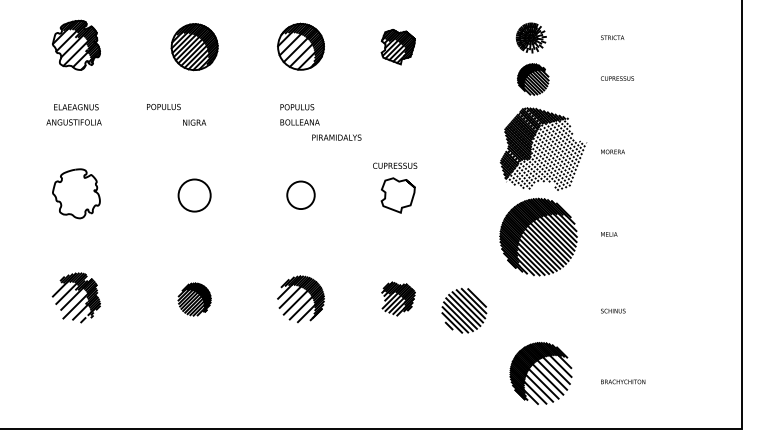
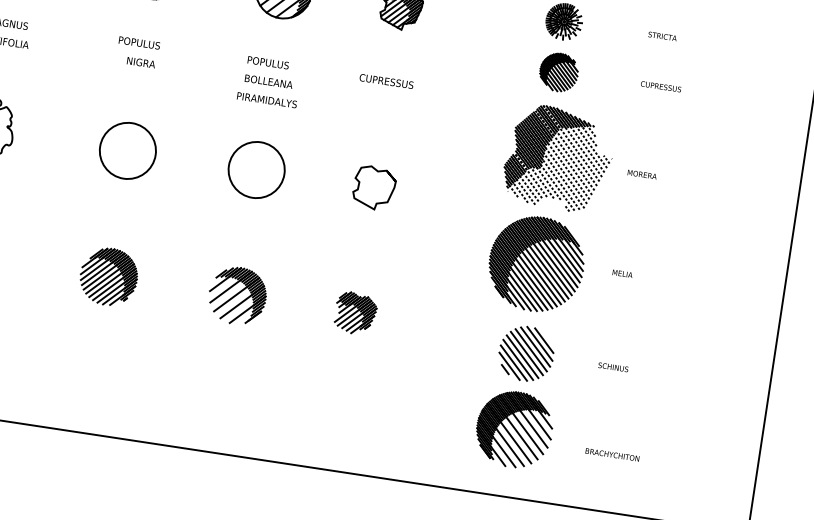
text: (163, 107) -> (139, 43), moved
text: (336, 137) -> (266, 100), moved
text: (395, 165) -> (387, 81), moved
circle: (194, 195) -> (127, 150), size x1.43
circle: (300, 195) -> (256, 170), size x1.67
part: (194, 299) -> (108, 276), size x1.43
part: (464, 310) -> (526, 353), moved

